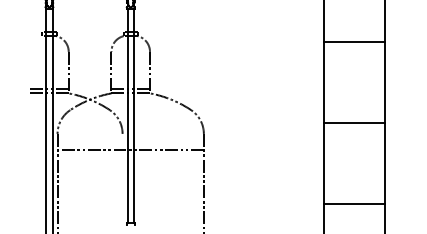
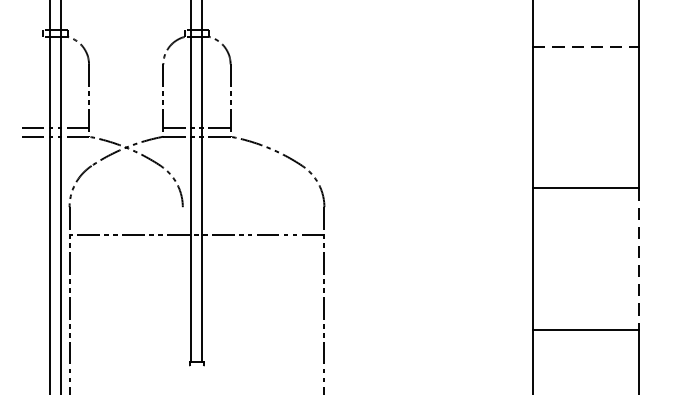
line: (354, 41) -> (586, 46), solid -> dashed
line: (384, 163) -> (639, 258), solid -> dashed

